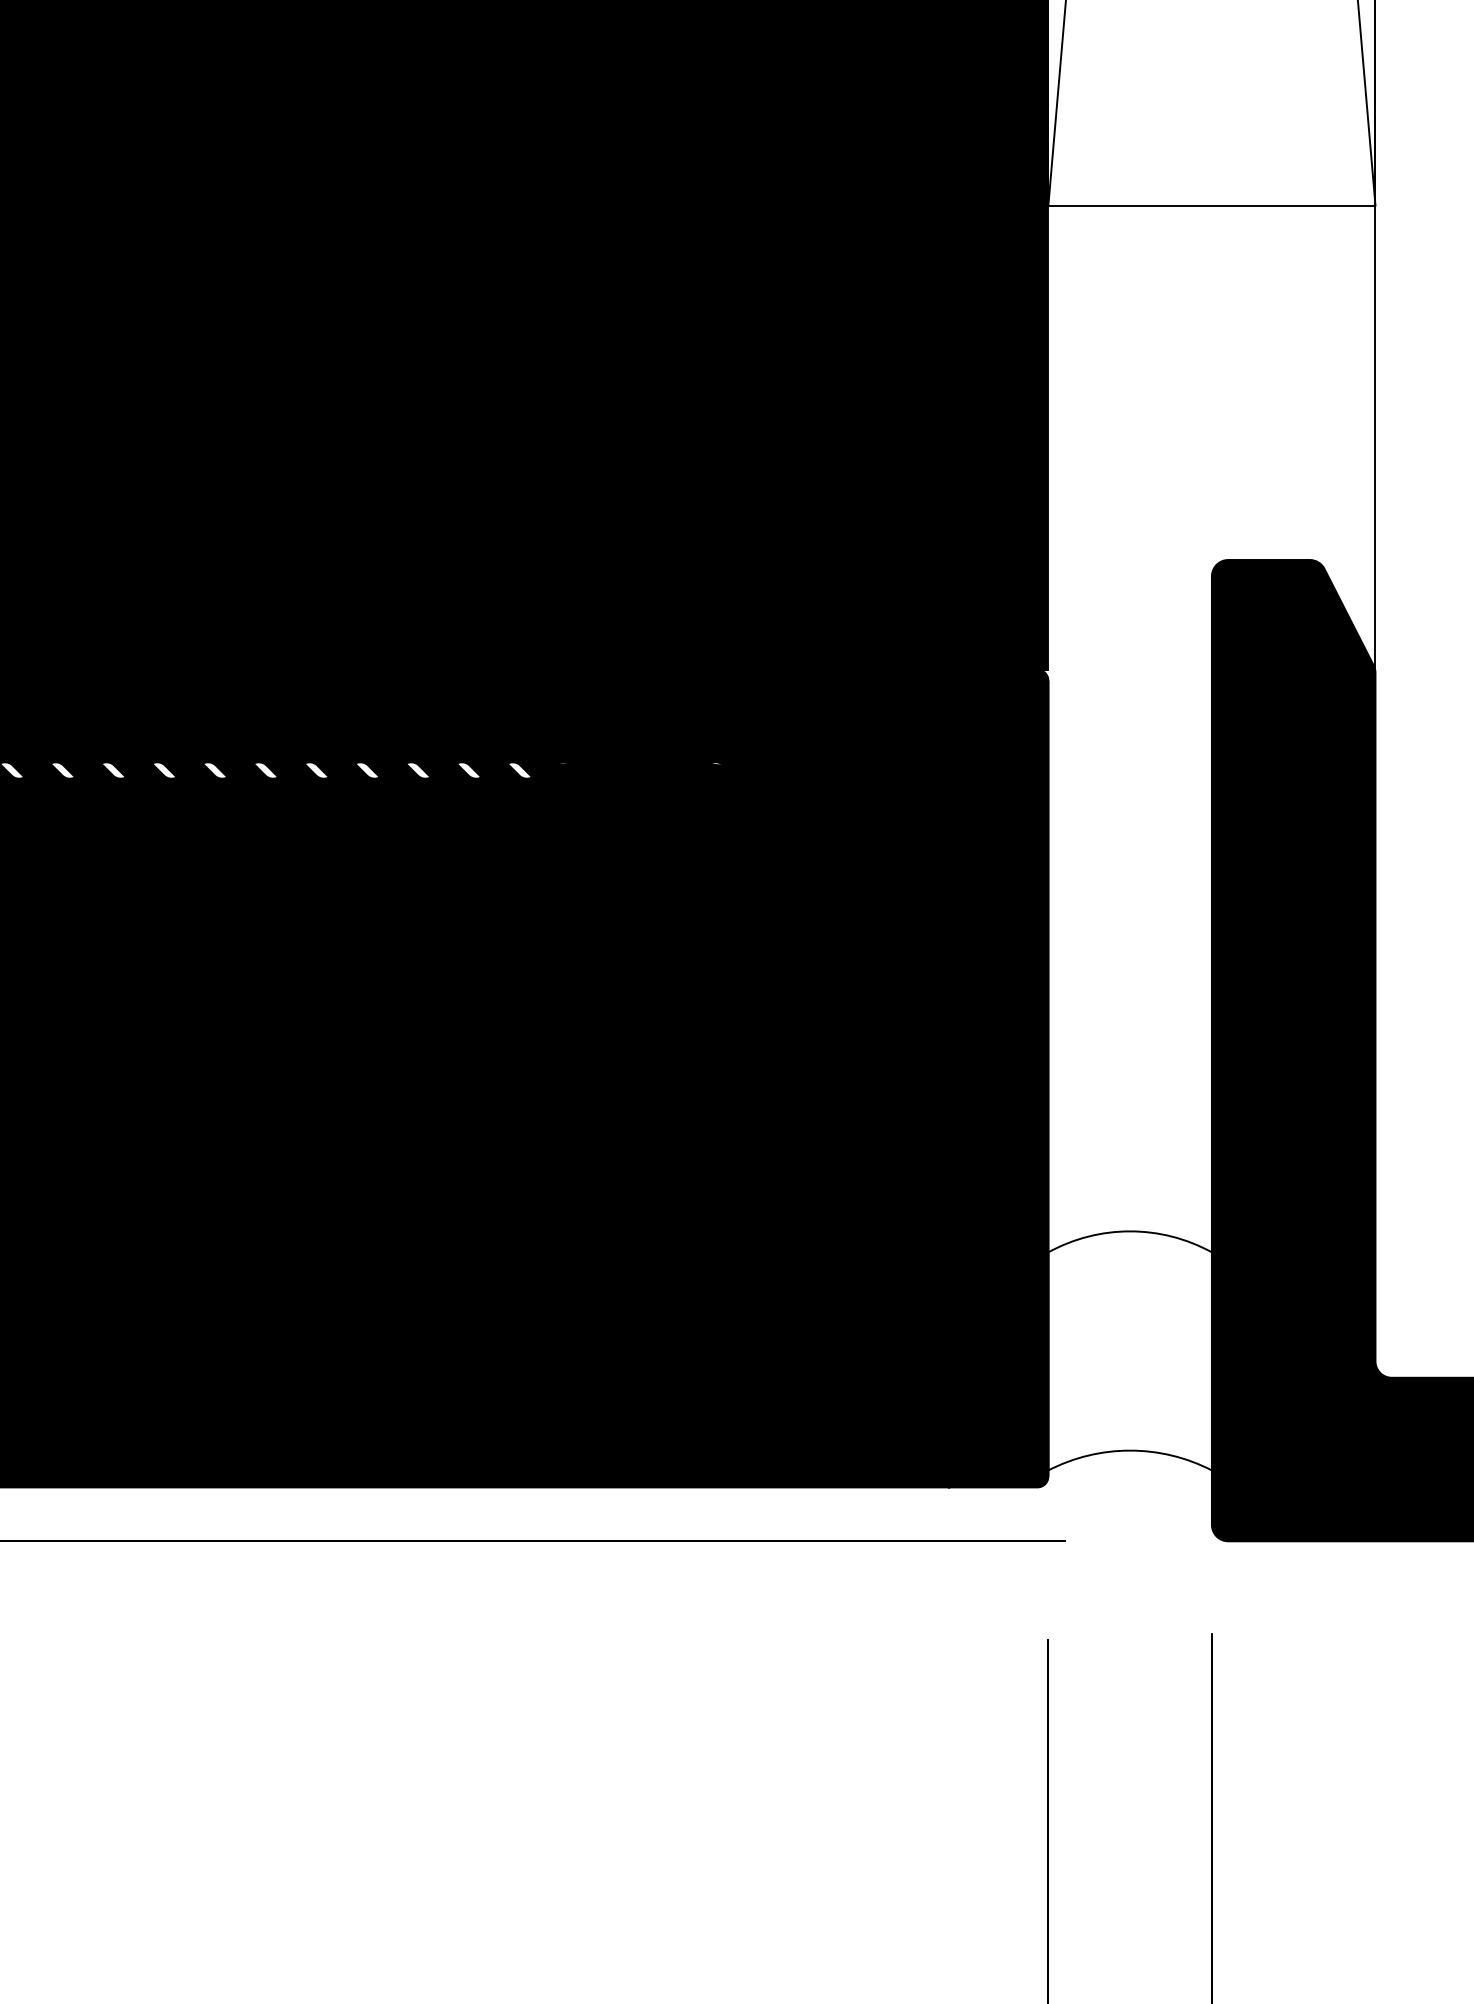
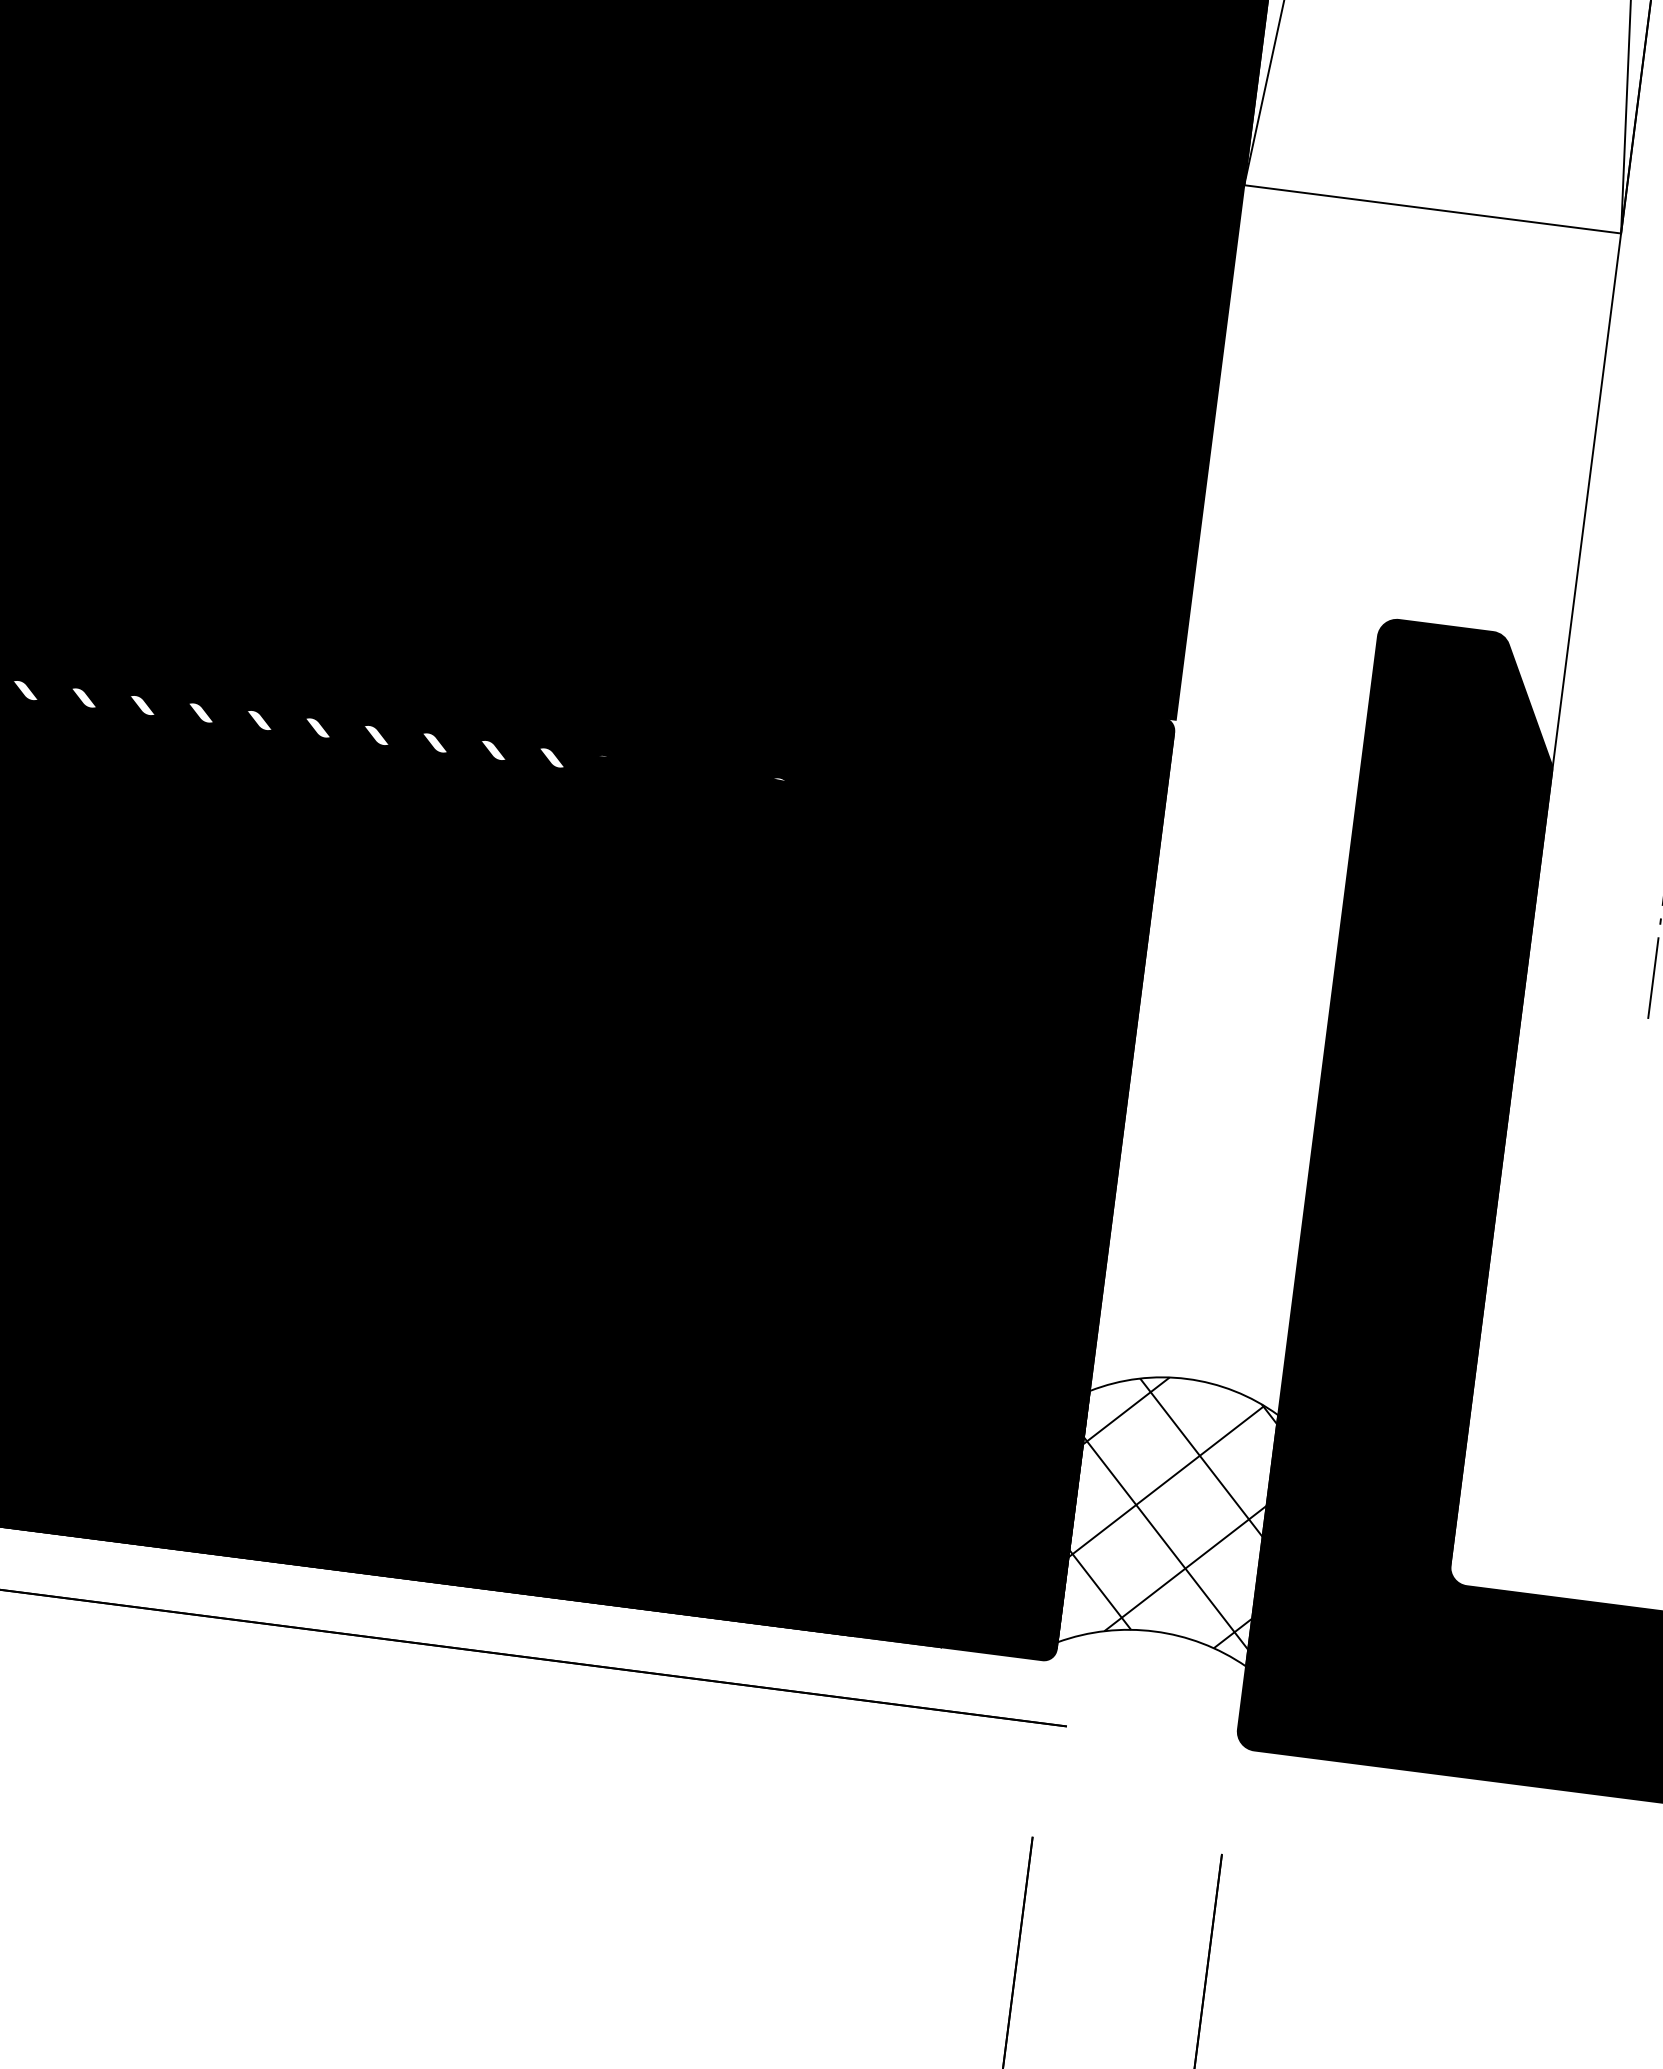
hatch: (1129, 1345) -> (1169, 1510), added

